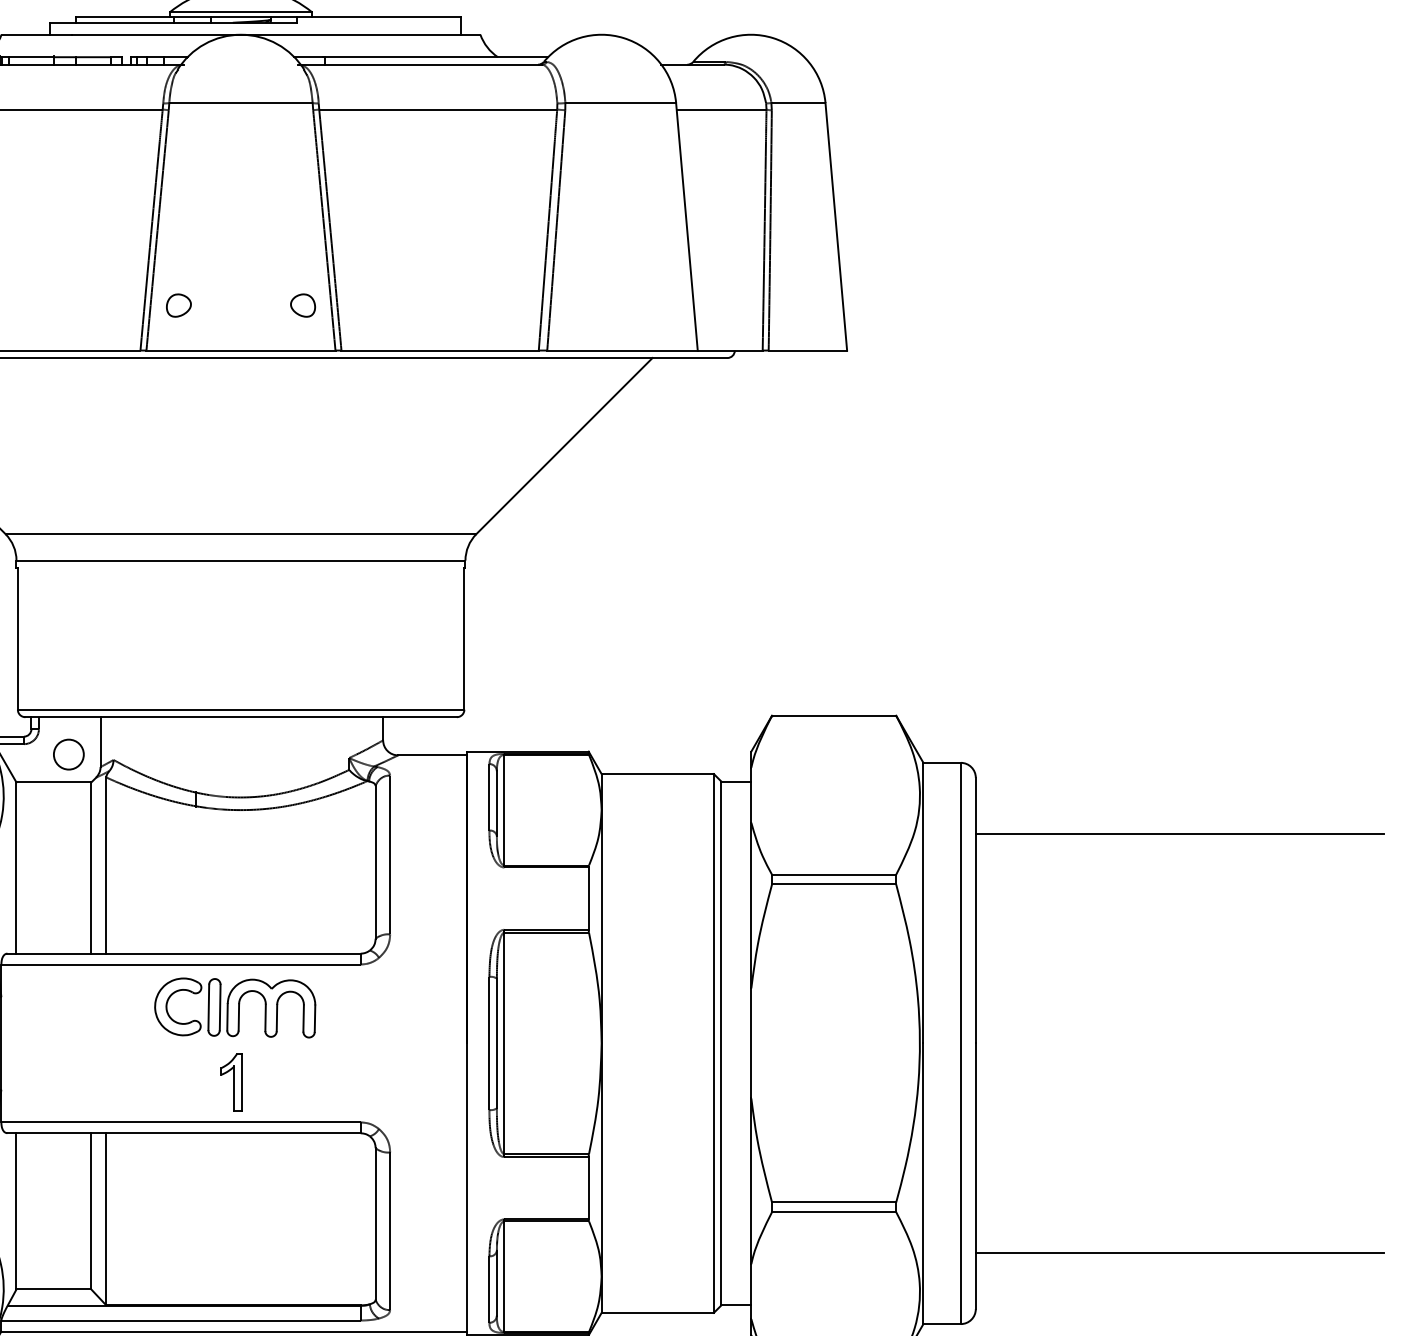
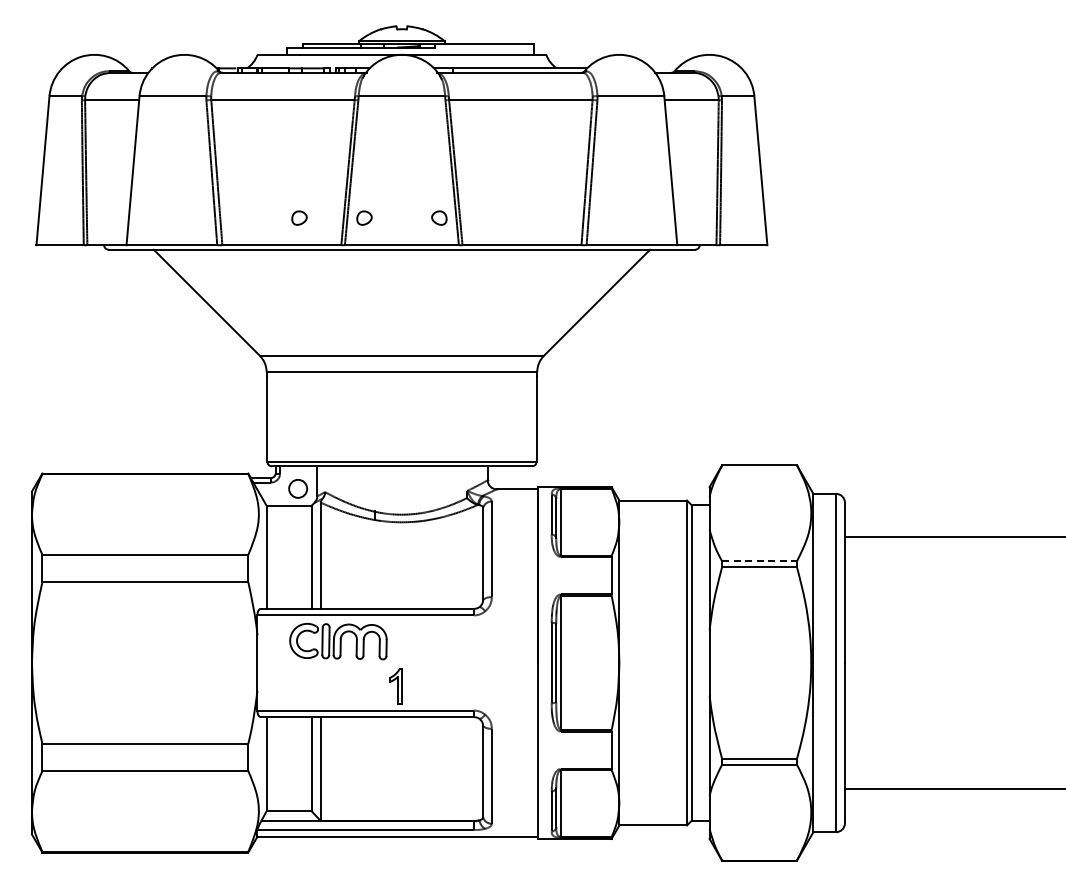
part: (71, 304) -> (299, 217), added
line: (835, 875) -> (760, 561), solid -> dashed
part: (235, 1007) -> (338, 641), moved

